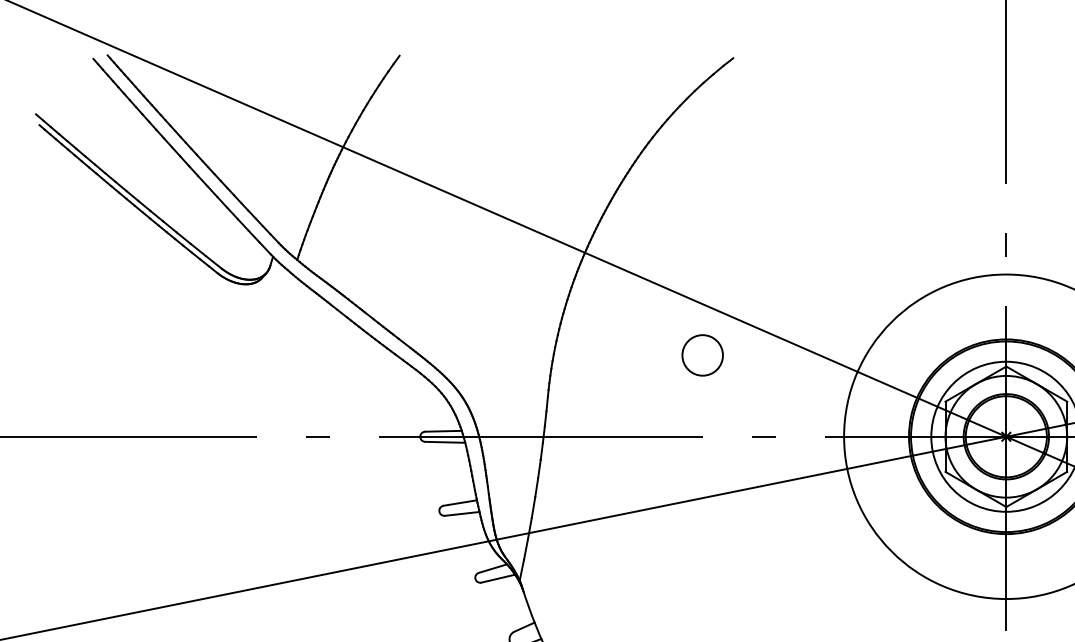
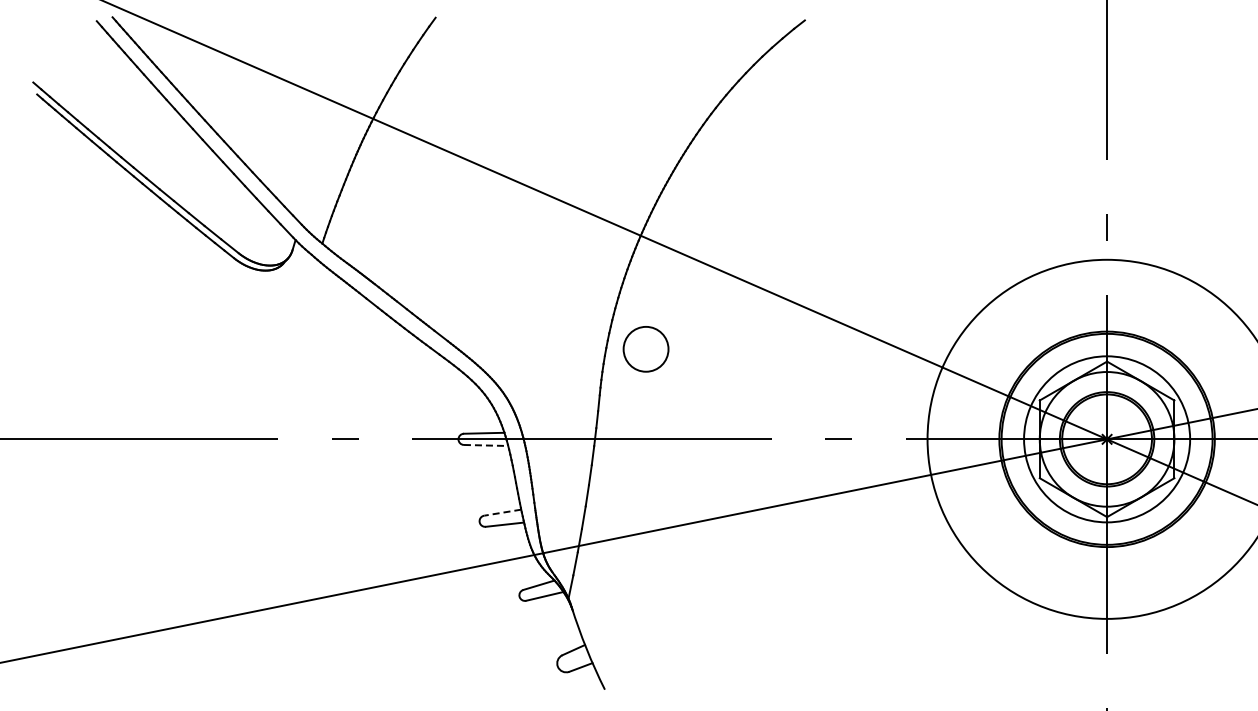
circle: (702, 355) -> (645, 349), moved
line: (445, 442) -> (486, 445), solid -> dashed
line: (460, 502) -> (502, 512), solid -> dashed

